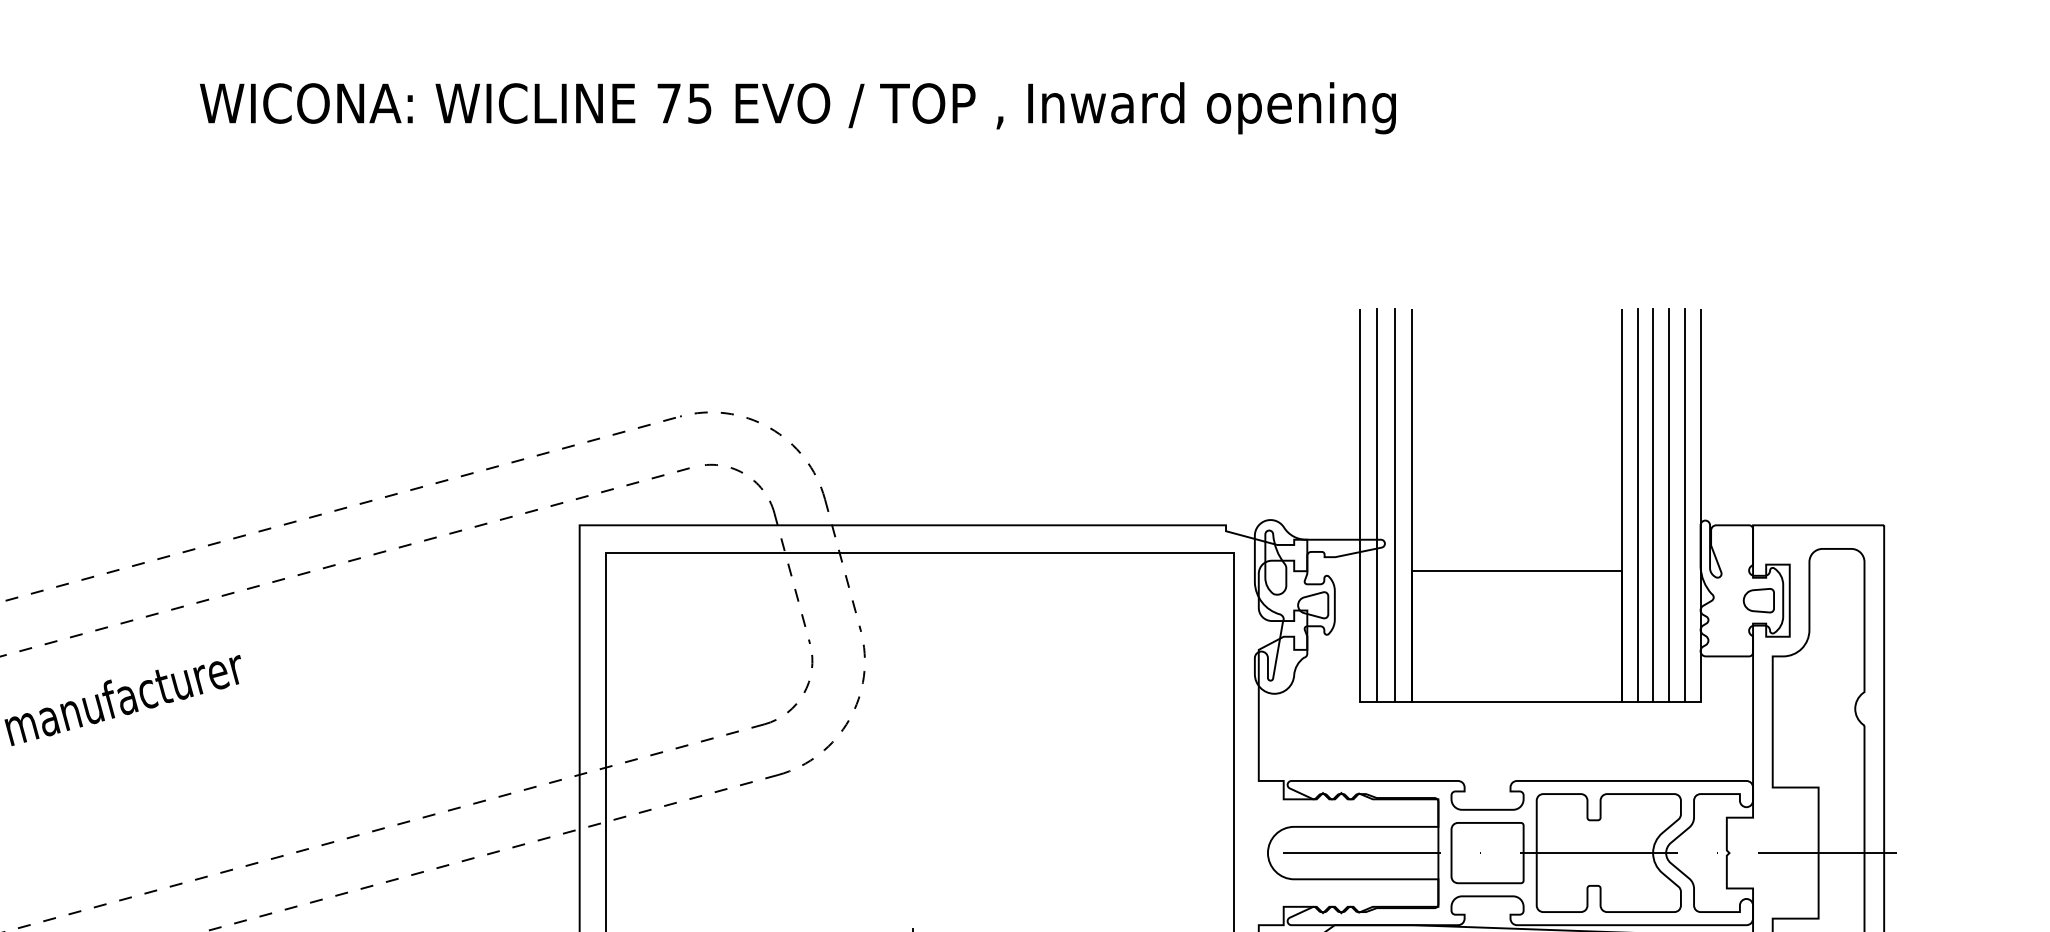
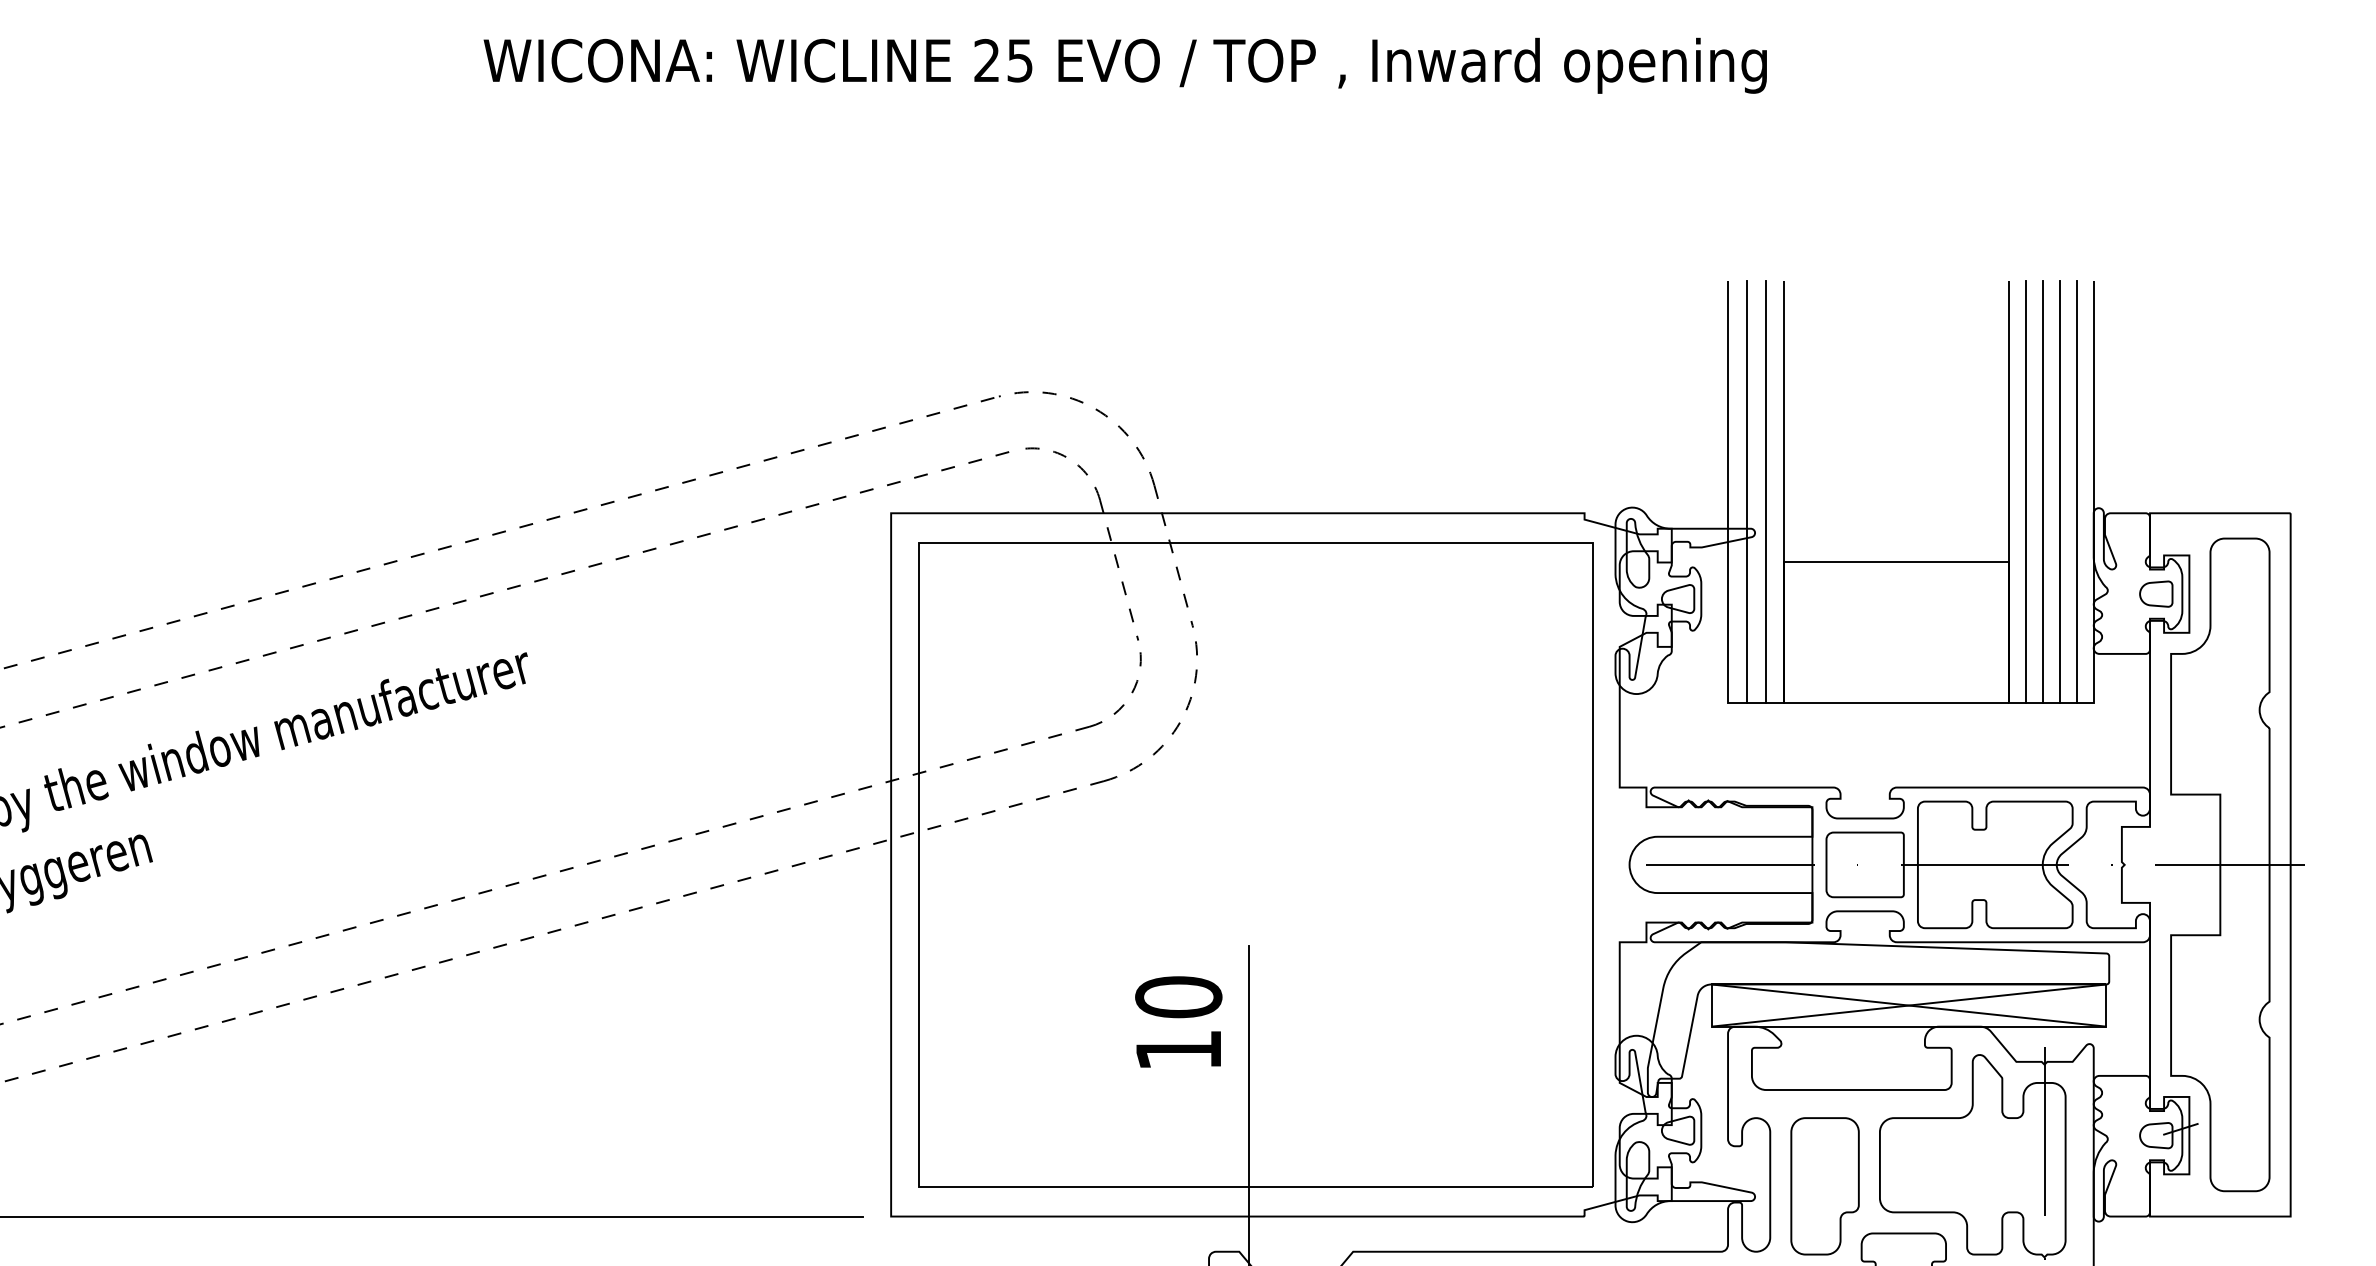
text: (668, 102) -> (986, 59), 75 -> 25

